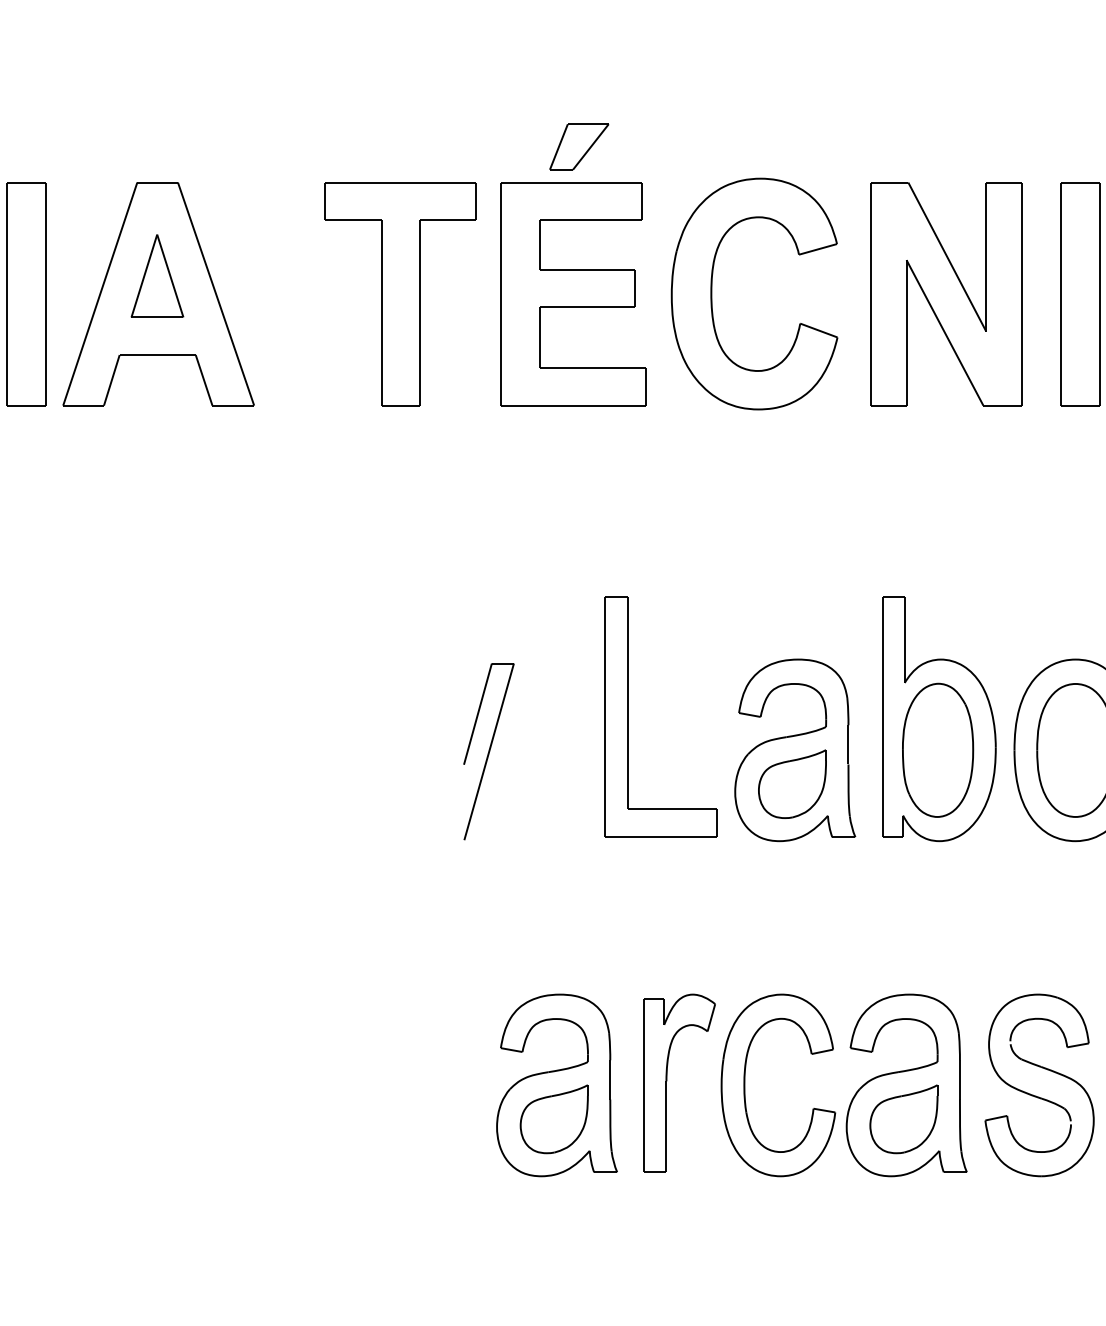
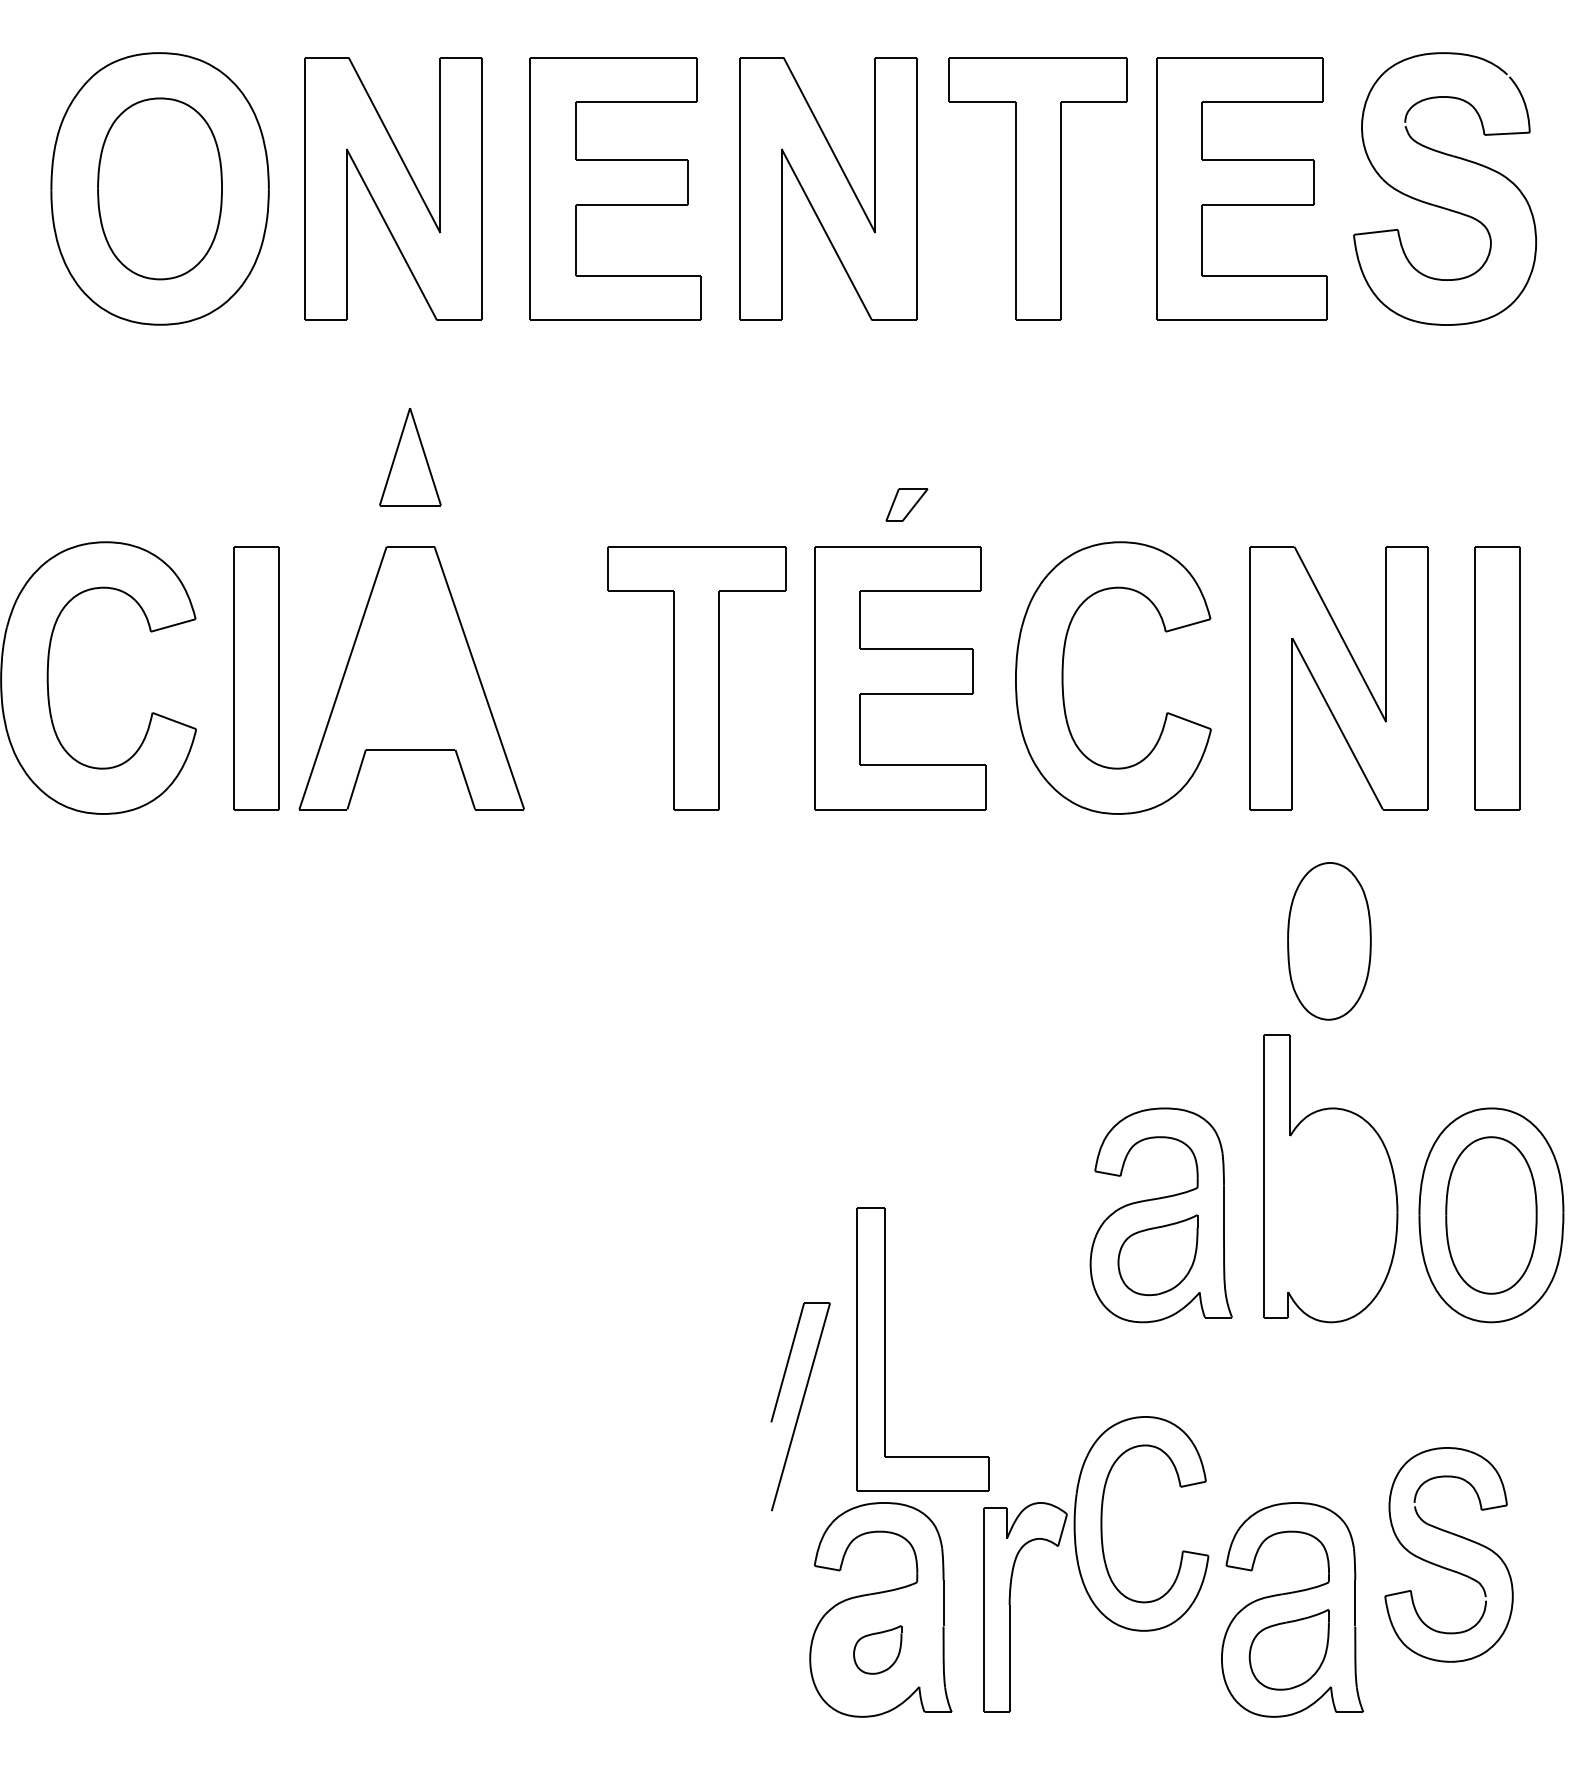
part: (578, 146) -> (906, 504), size x0.6
part: (157, 276) -> (410, 457), moved
part: (628, 717) -> (885, 1349), moved
part: (938, 750) -> (1329, 941), moved
part: (488, 751) -> (800, 1406), moved
part: (745, 1085) -> (1102, 1523), moved
part: (1034, 1095) -> (1443, 1566), moved
part: (554, 1119) -> (877, 1649), size x0.6

